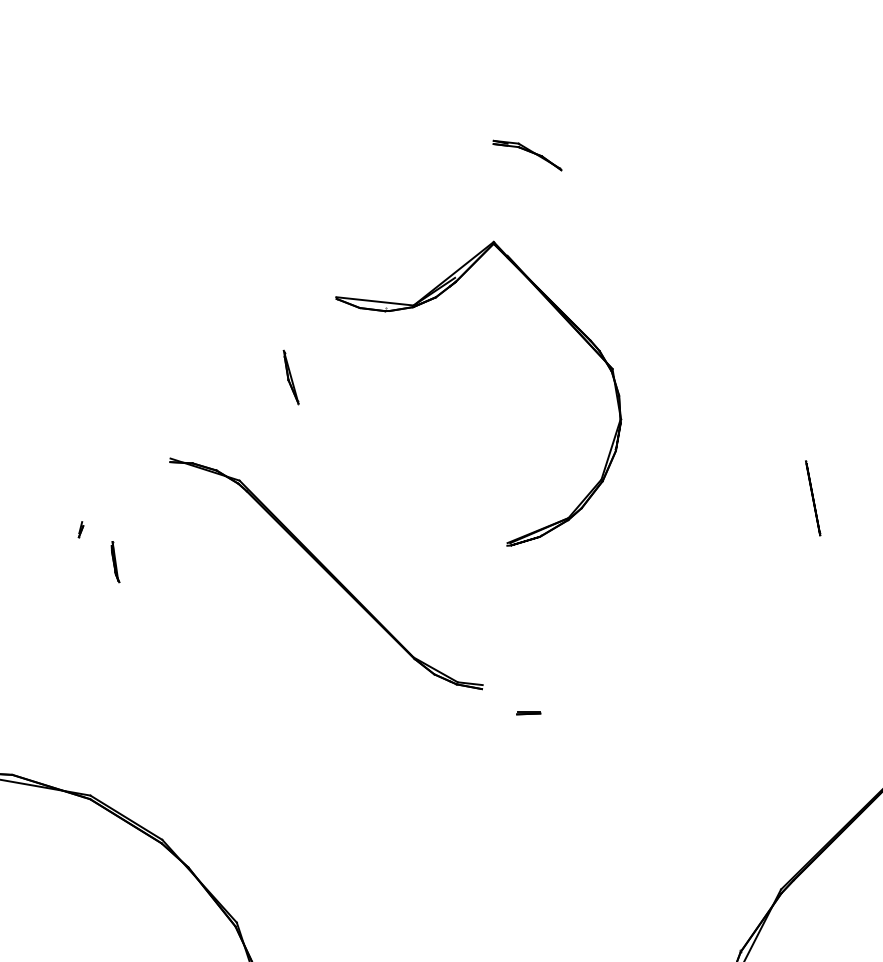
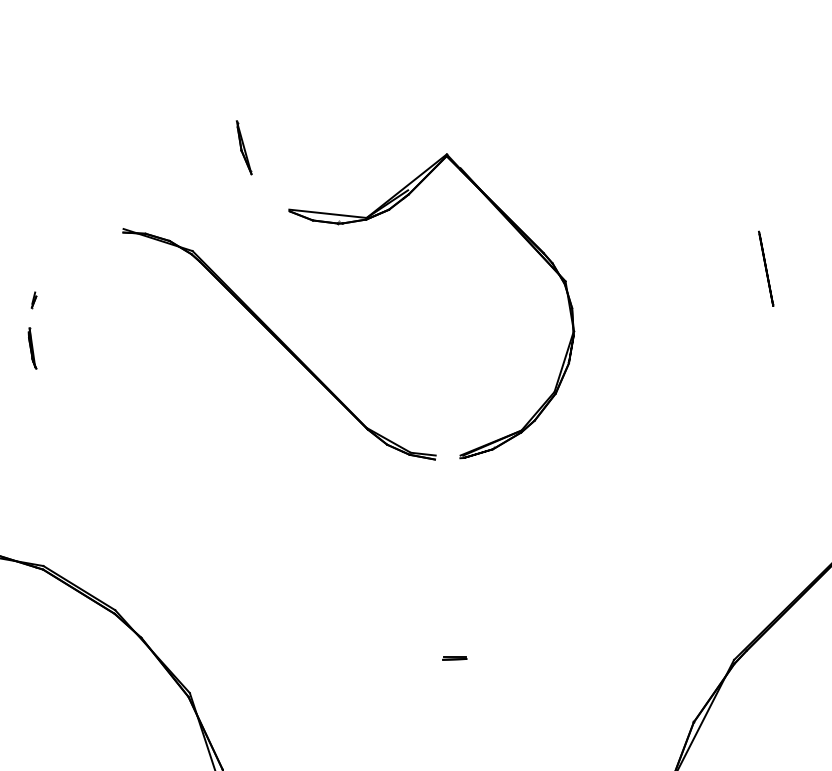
part: (434, 299) -> (387, 211), moved
part: (115, 562) -> (32, 348), moved
line: (528, 713) -> (454, 658), moved

